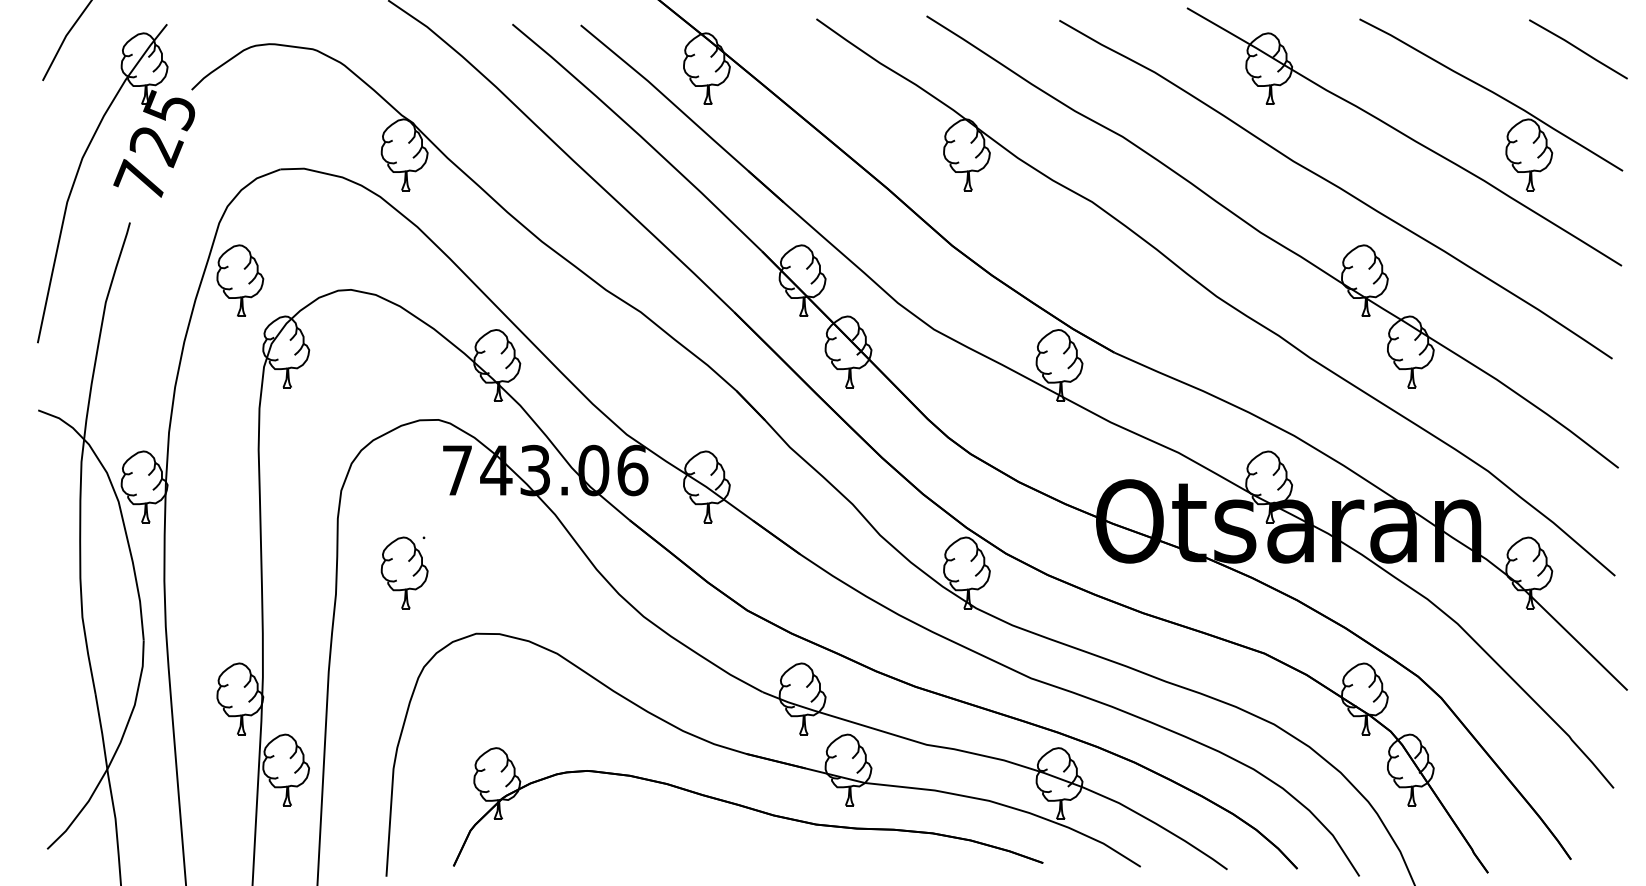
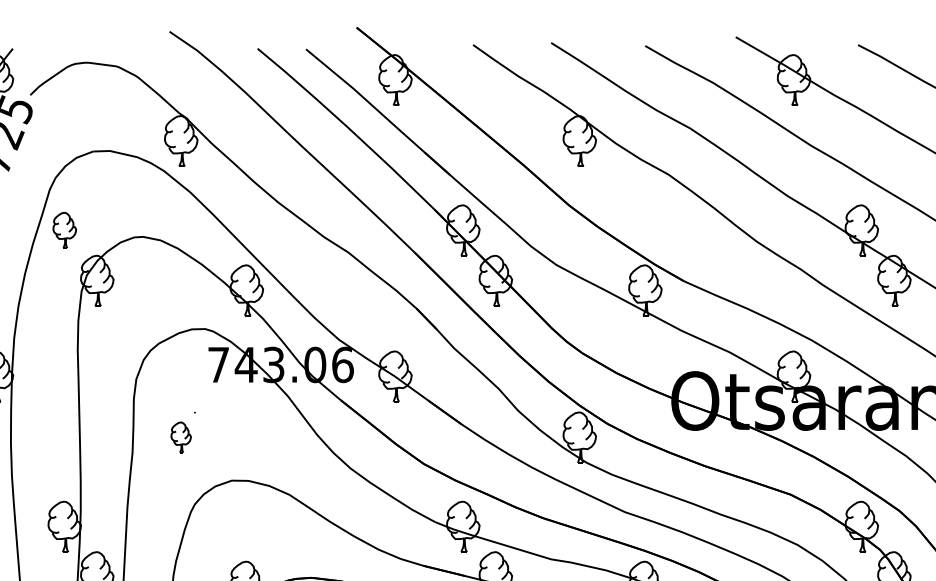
part: (240, 280) -> (64, 230), size x0.7
part: (404, 572) -> (181, 437), size x0.6

